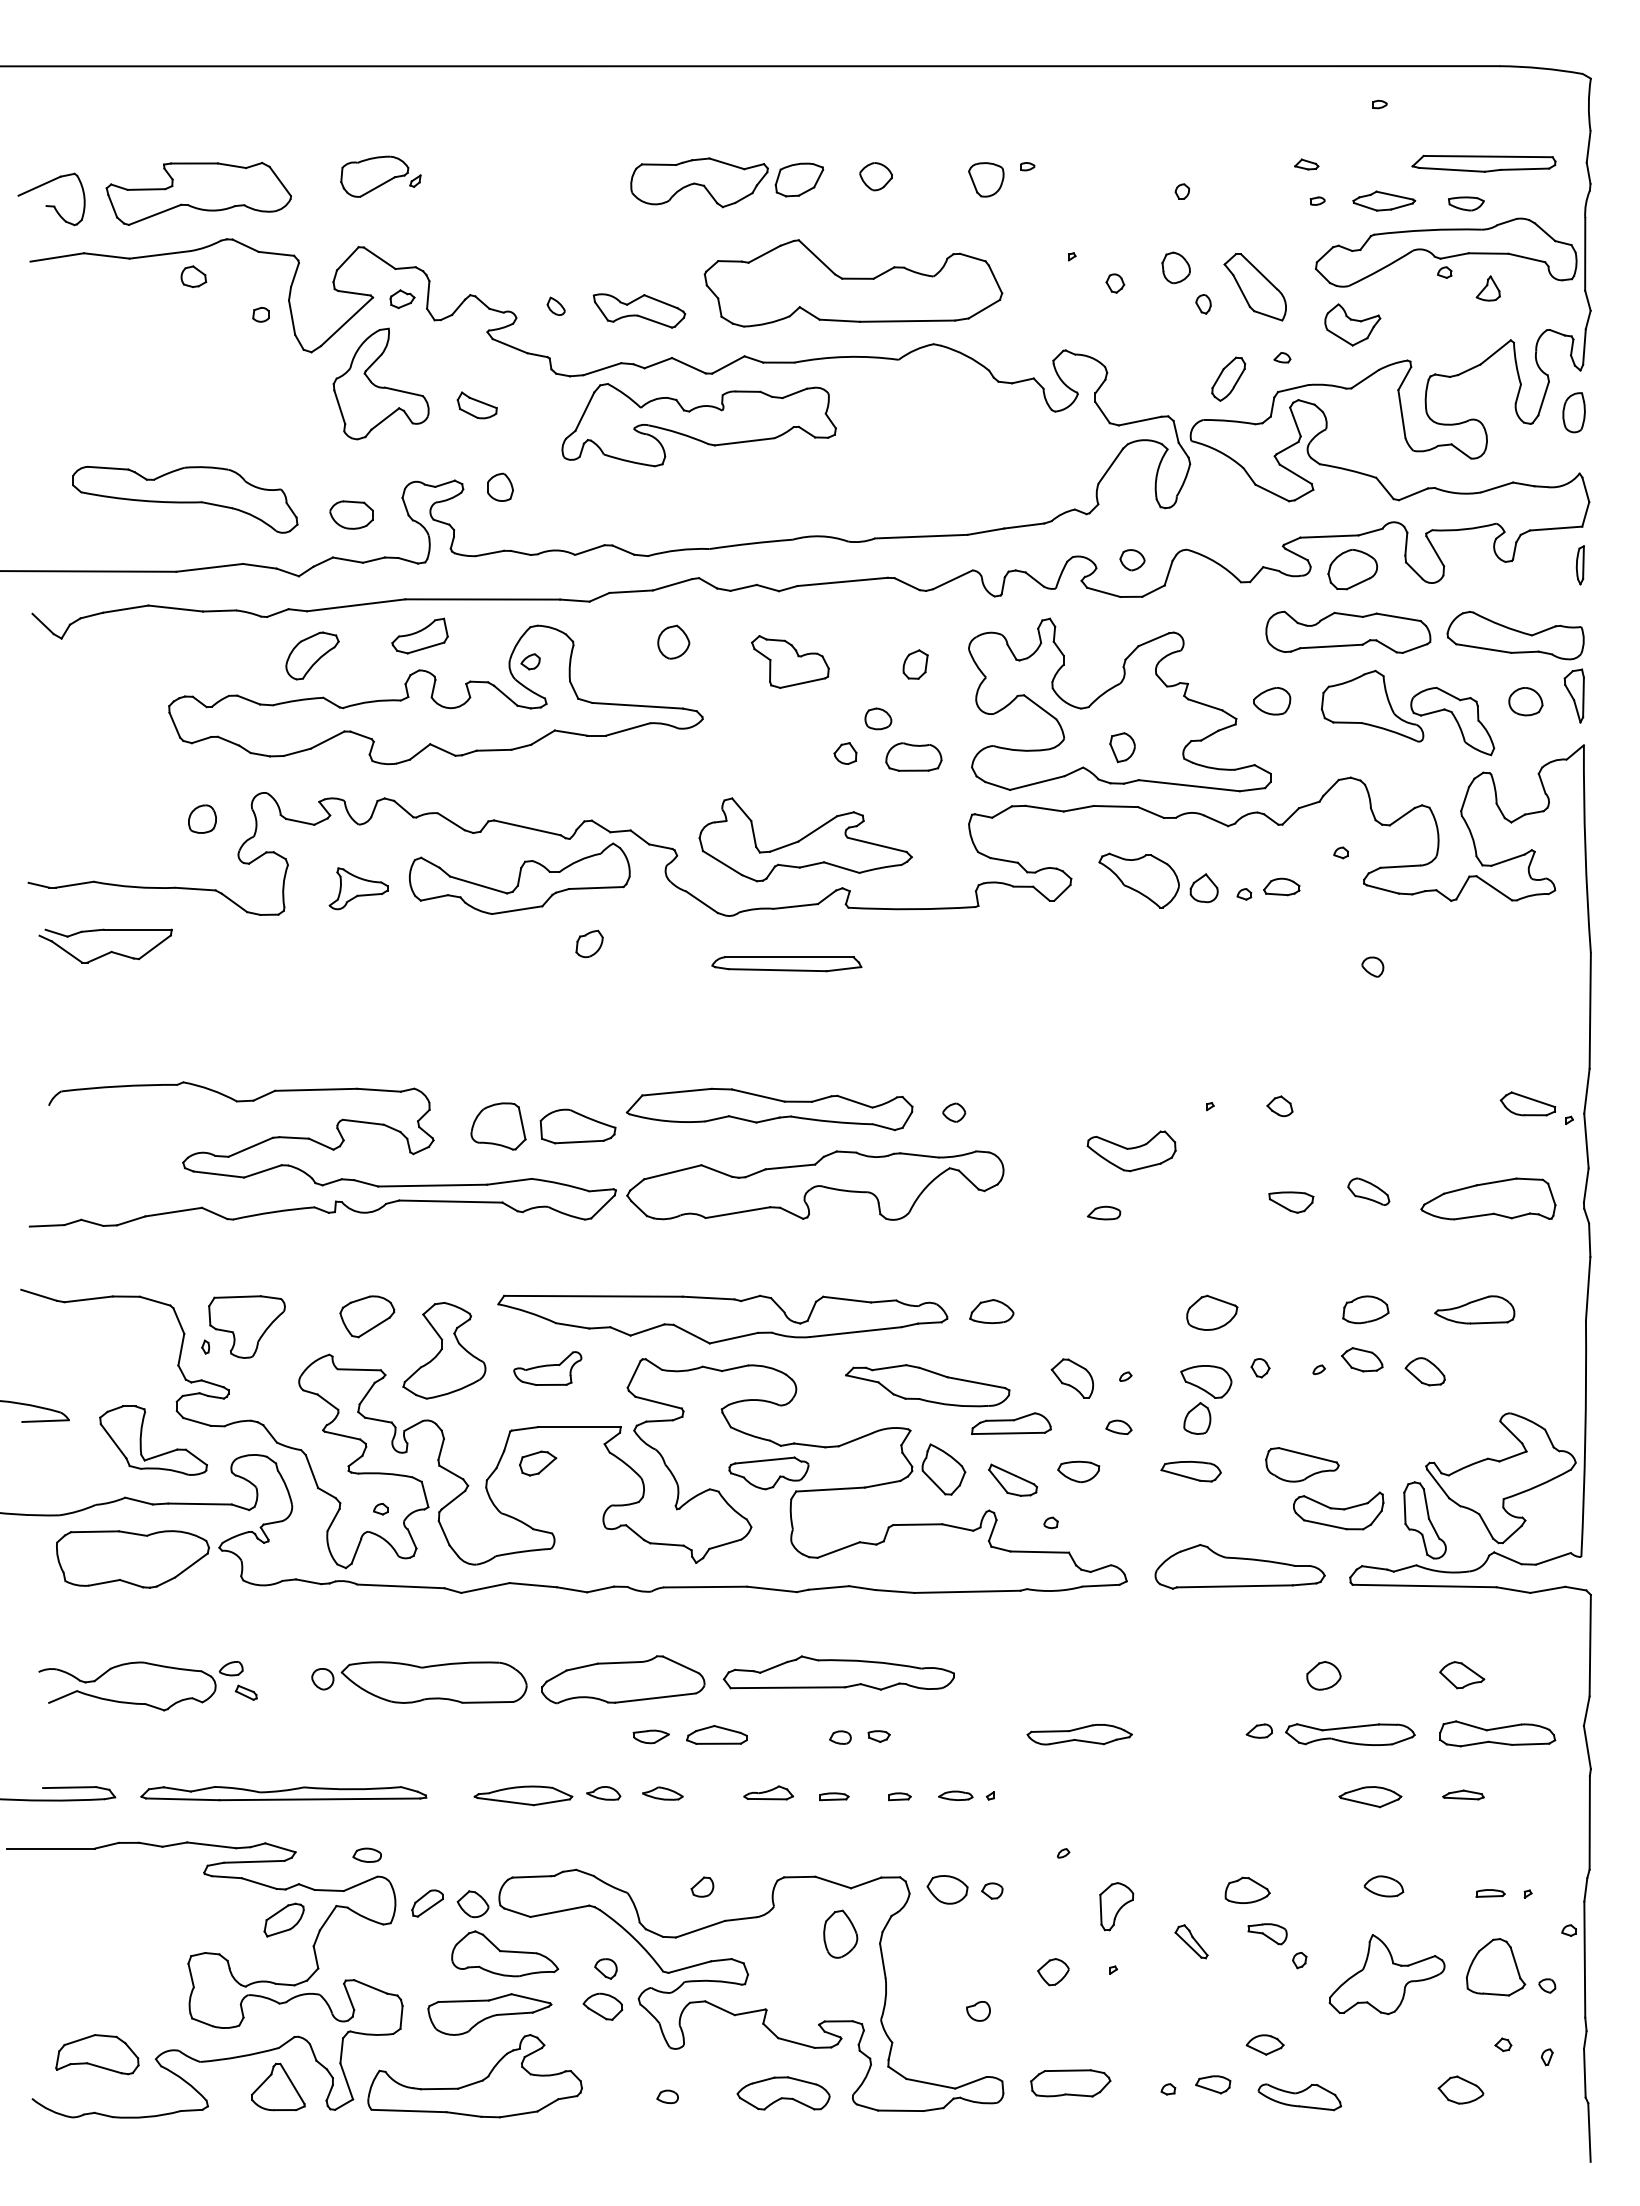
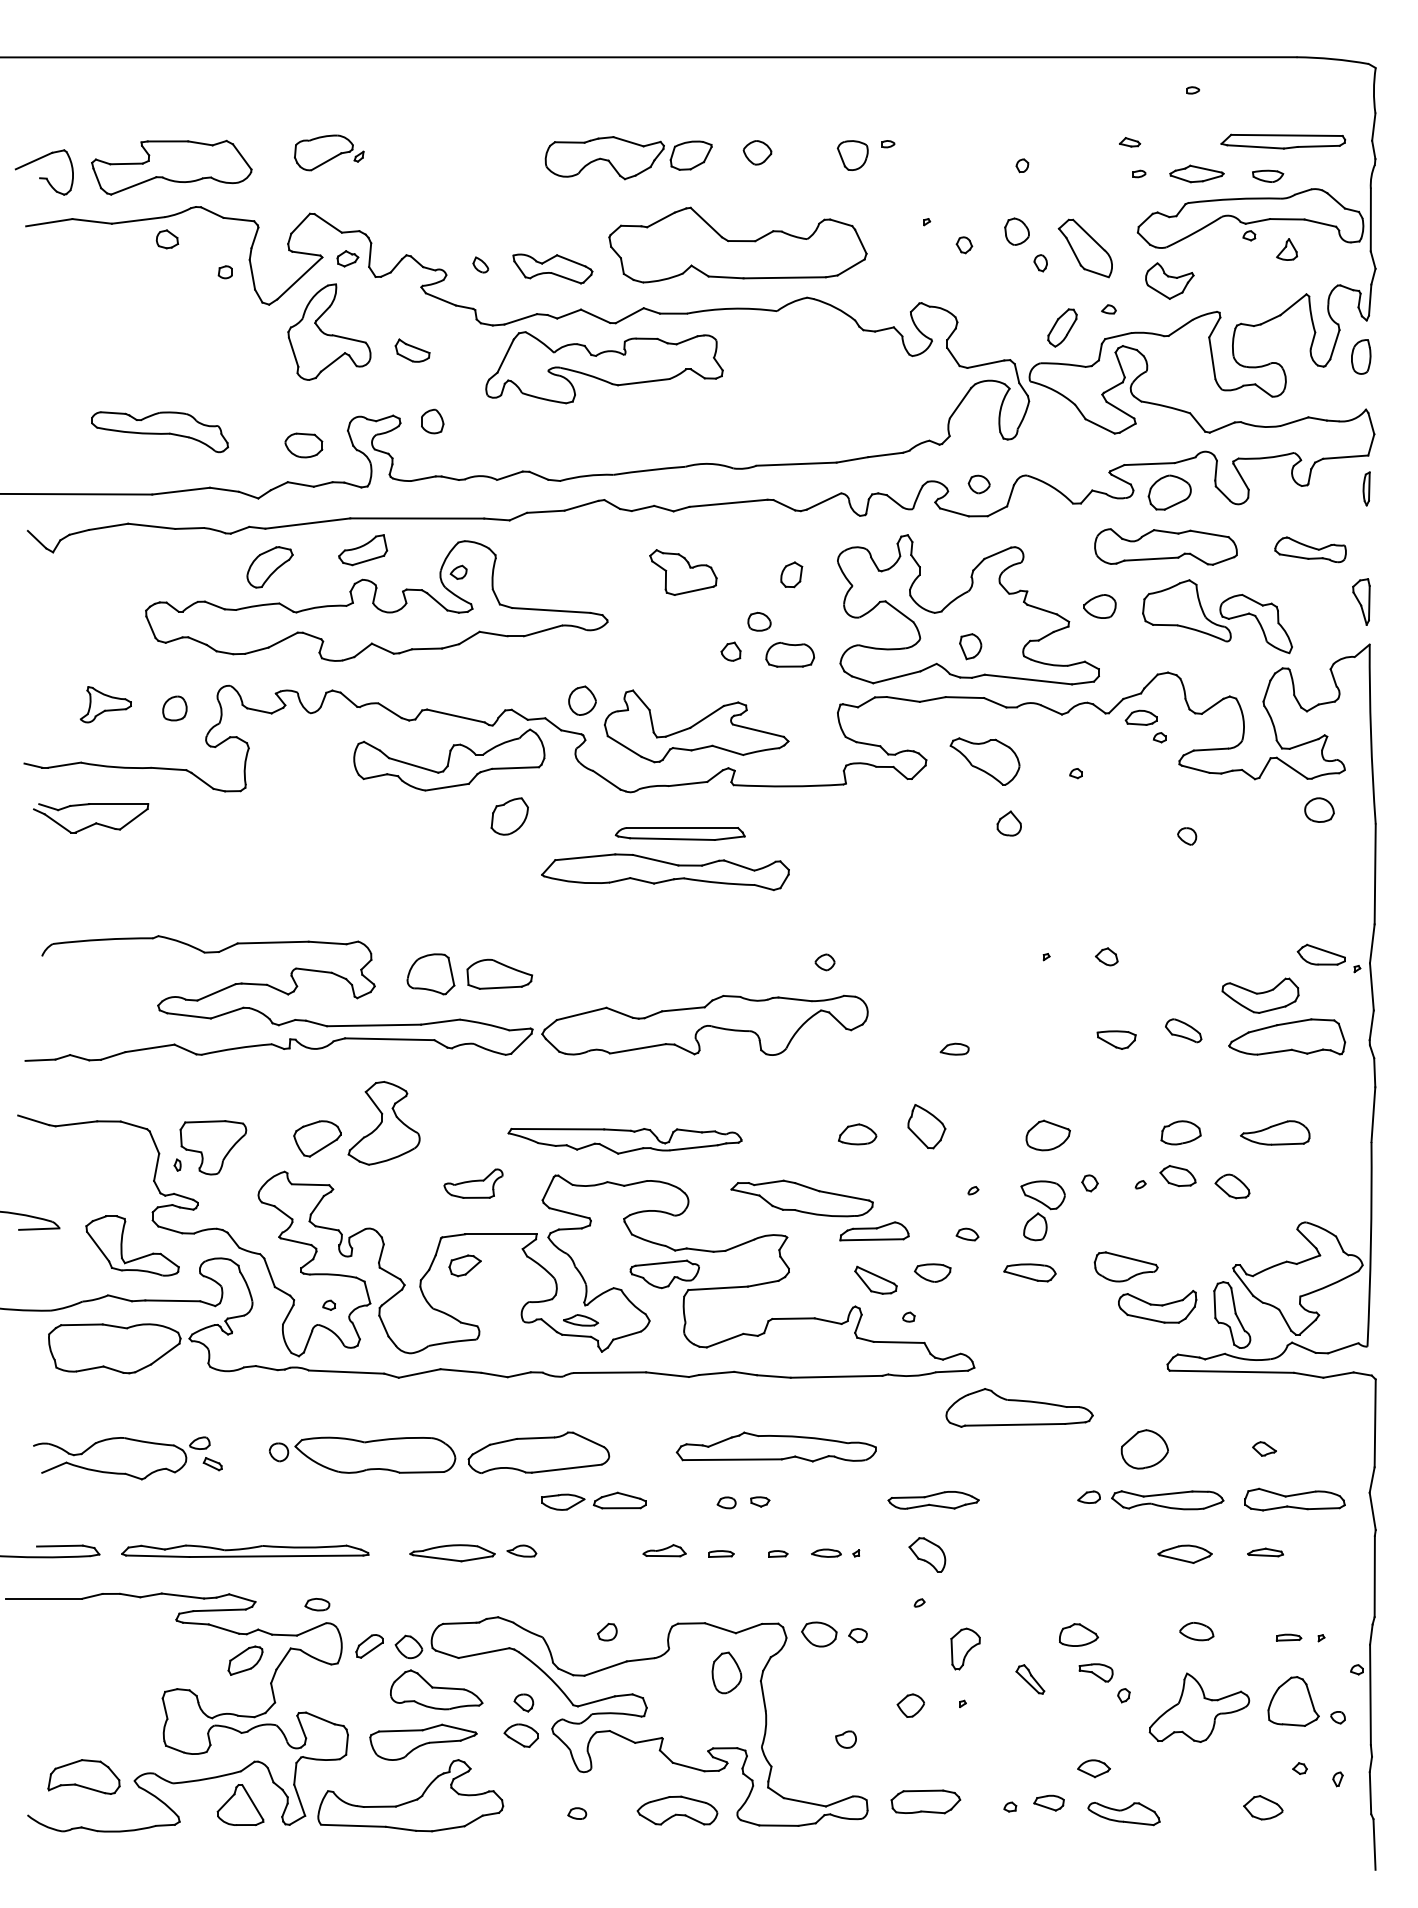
part: (185, 499) -> (160, 432), size x0.7
part: (1515, 635) -> (1310, 549), size x0.6
part: (673, 641) -> (582, 700), moved
part: (1525, 701) -> (1319, 809), moved
part: (1281, 886) -> (1141, 717), moved
part: (358, 888) -> (105, 704), moved
part: (1203, 888) -> (1008, 823), moved
part: (589, 943) -> (509, 816), size x1.6
part: (769, 1109) -> (665, 872), moved
part: (1131, 1151) -> (1260, 995), moved
part: (722, 1319) -> (624, 1141), size x0.6
part: (444, 1350) -> (384, 1123), moved
part: (1072, 1378) -> (927, 1554), moved
part: (943, 1469) -> (926, 1126), moved
part: (1239, 1566) -> (1019, 1407), moved
part: (838, 1672) -> (776, 1446), moved
part: (1323, 1675) -> (1144, 1449), size x1.6
part: (1462, 1675) -> (1264, 1449), size x0.6
part: (650, 1736) -> (562, 1501), size x1.4
part: (662, 1793) -> (580, 1320), moved

